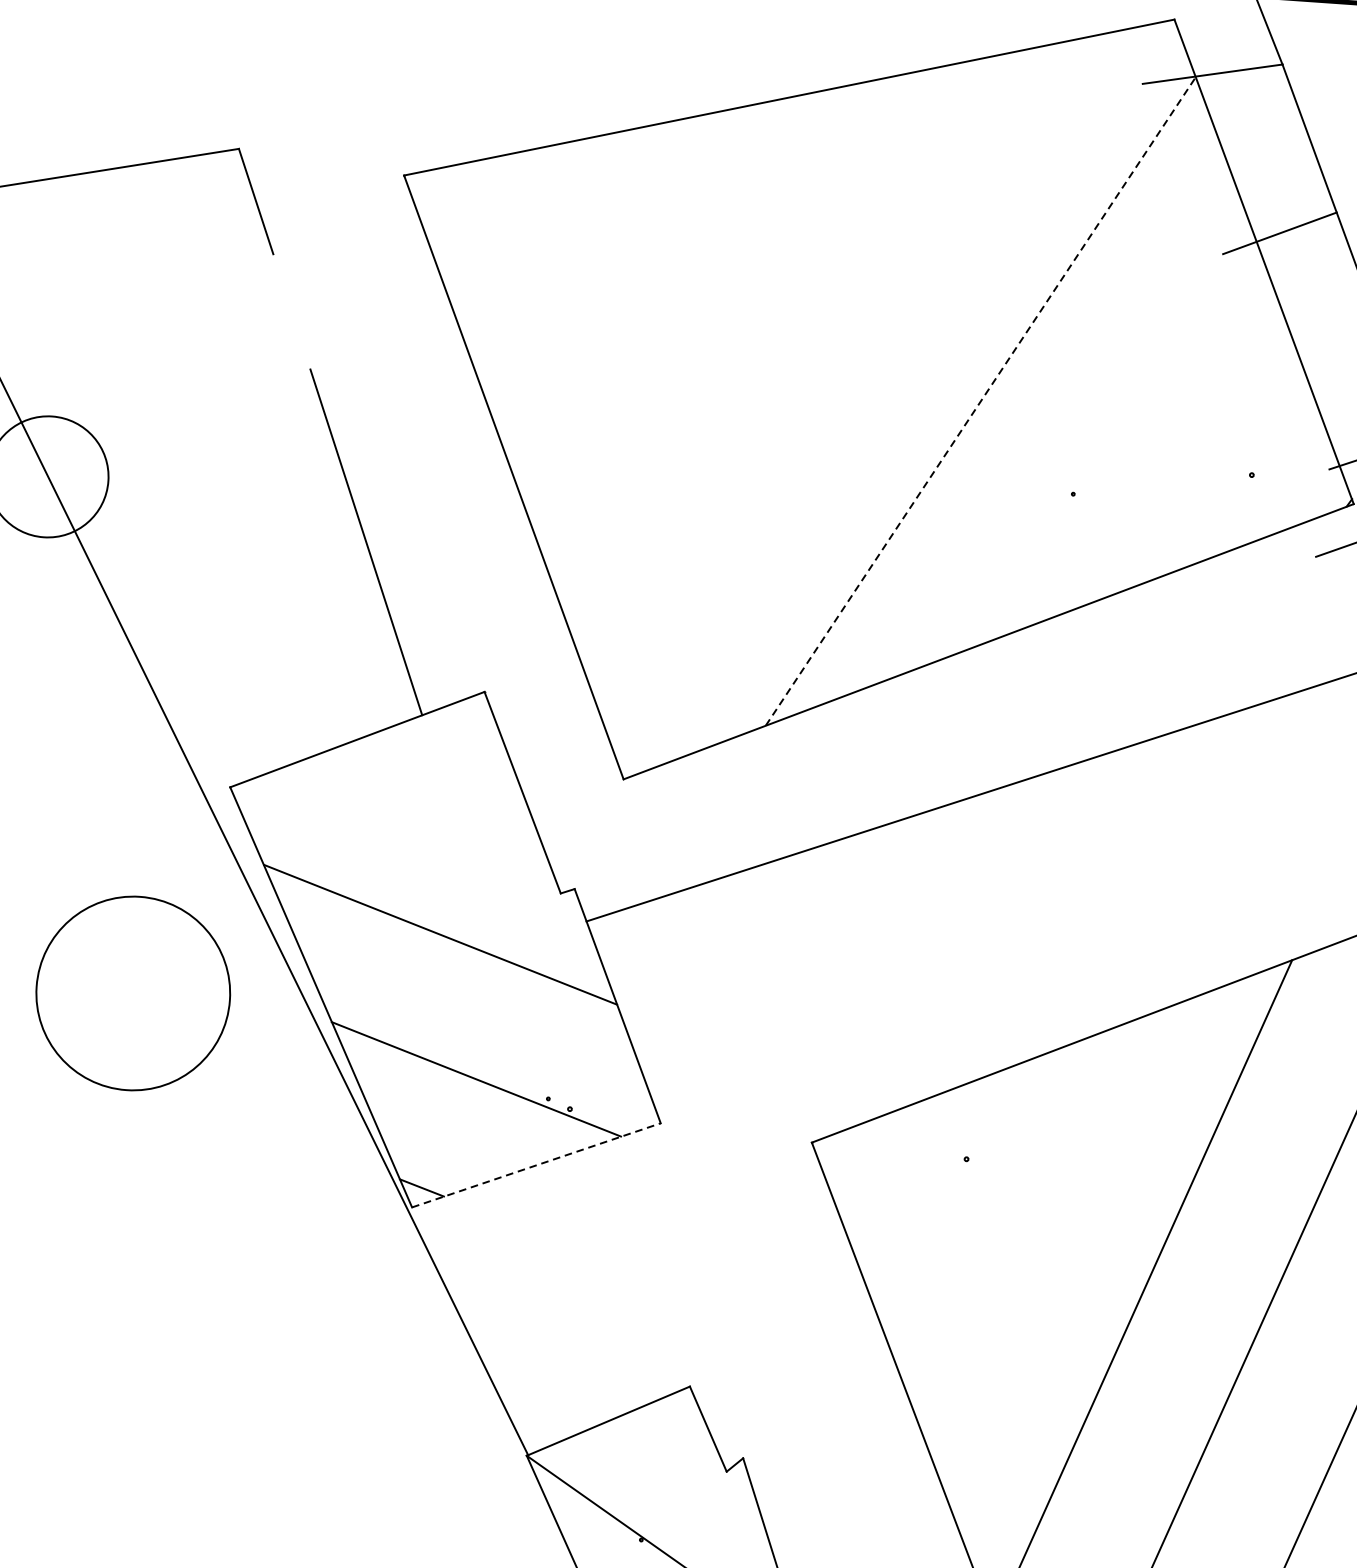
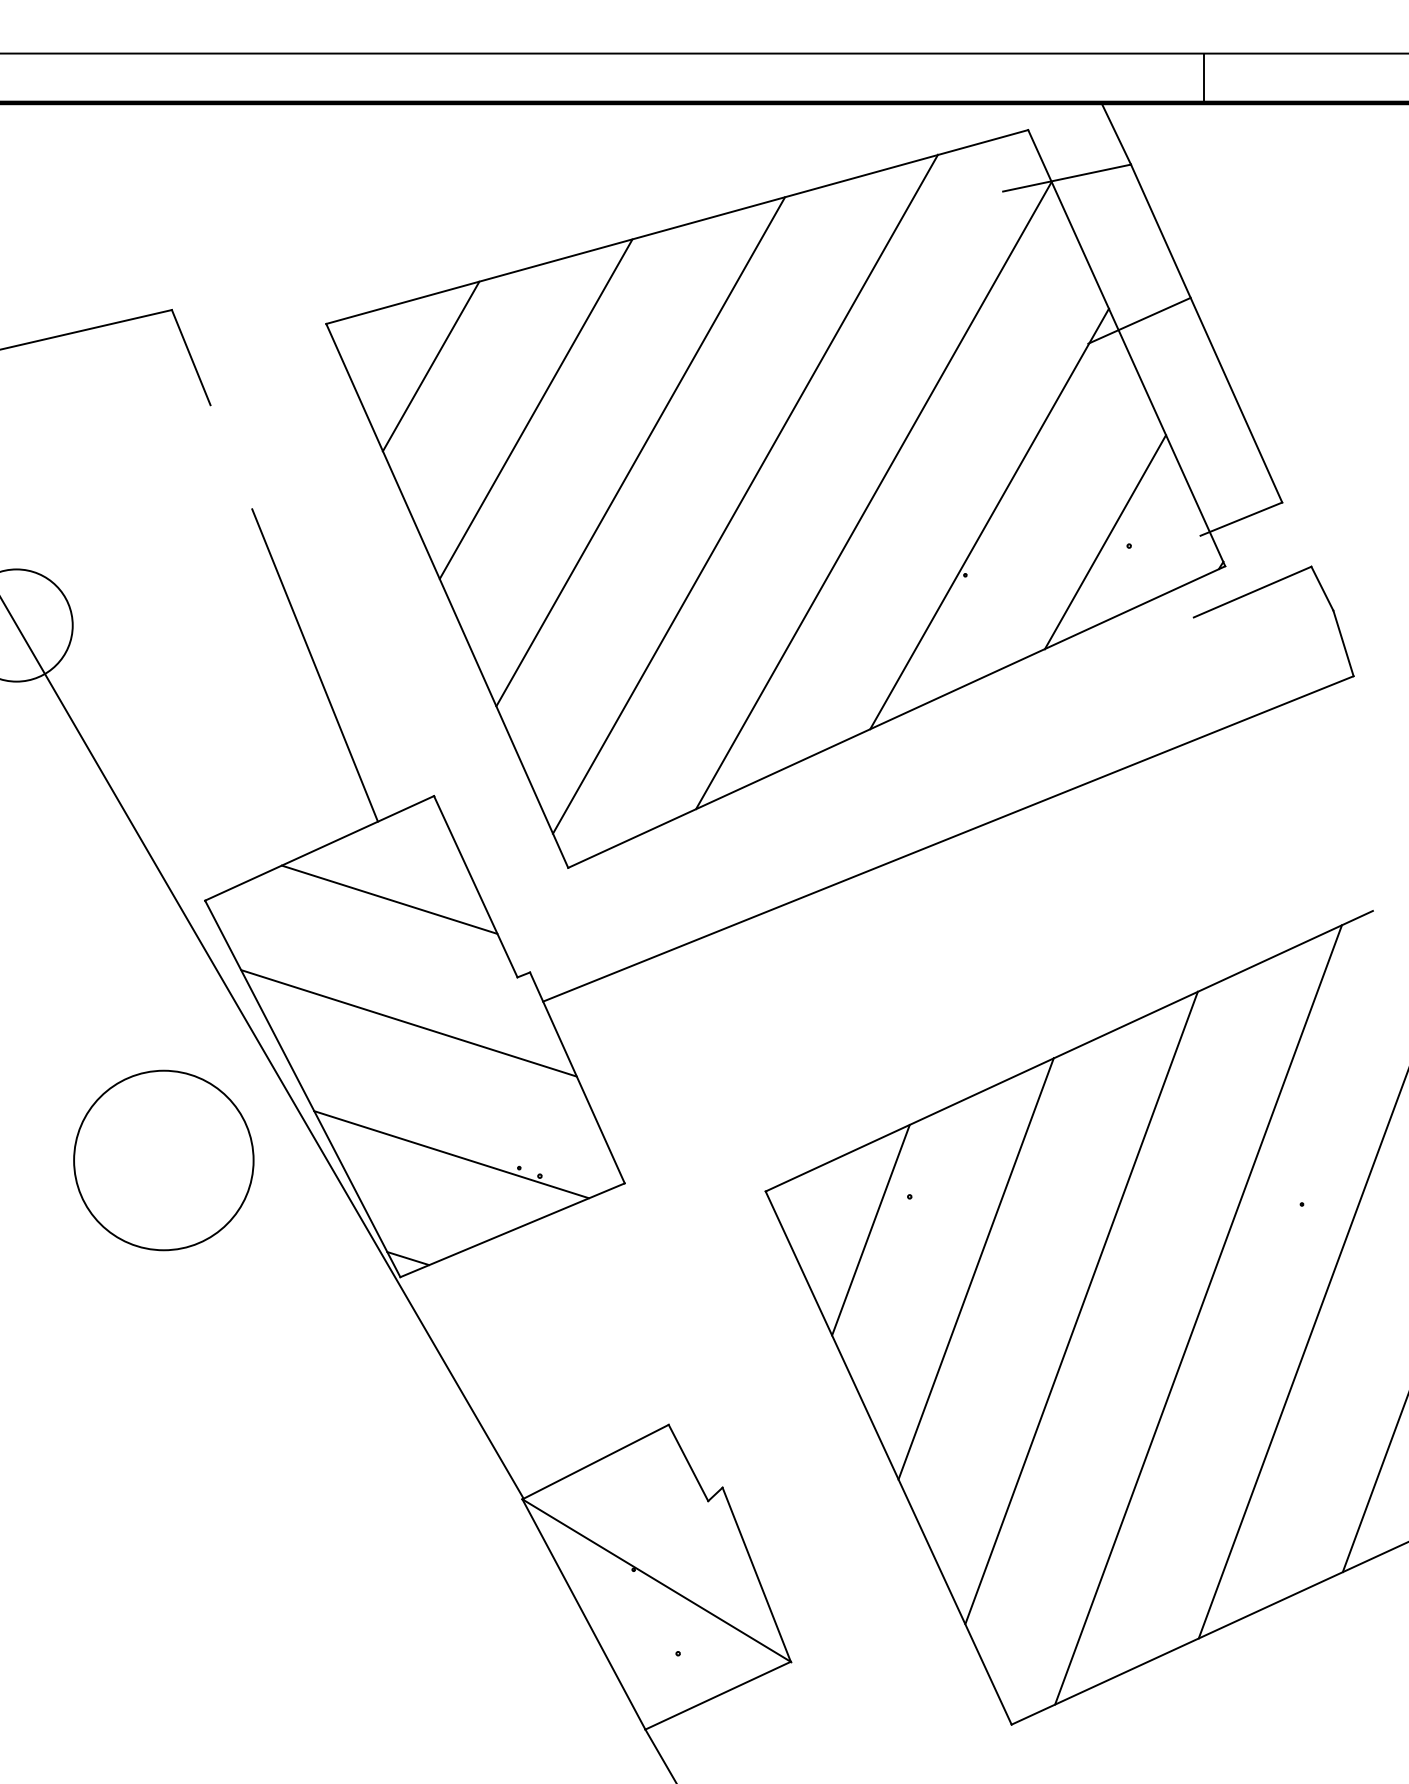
line: (513, 229) -> (430, 366), added
line: (622, 282) -> (535, 408), added
line: (732, 336) -> (640, 451), added
line: (842, 389) -> (745, 493), added
line: (981, 401) -> (874, 495), dashed -> solid
line: (1103, 434) -> (989, 518), added
line: (1226, 469) -> (1105, 542), added
line: (428, 799) -> (389, 899), added
circle: (132, 993) -> (163, 1160), moved
line: (536, 1165) -> (512, 1230), dashed -> solid
line: (921, 1192) -> (870, 1230), added
line: (1031, 1241) -> (975, 1268), added

